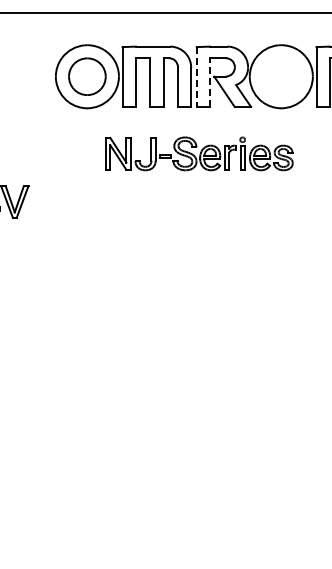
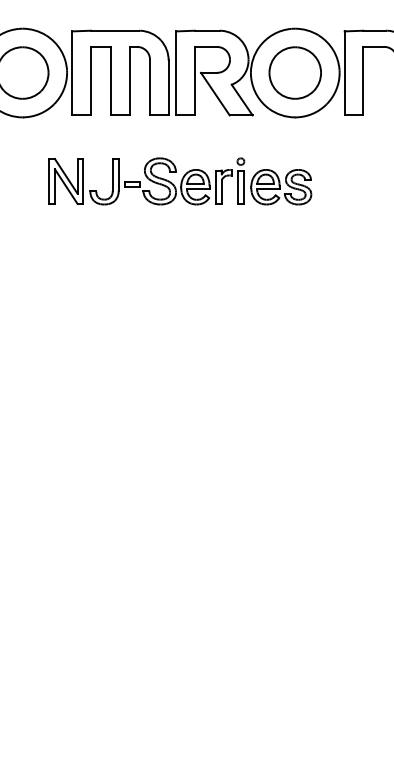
line: (196, 76) -> (176, 72), dashed -> solid
part: (281, 76) -> (295, 72), added
line: (209, 82) -> (194, 81), dashed -> solid

